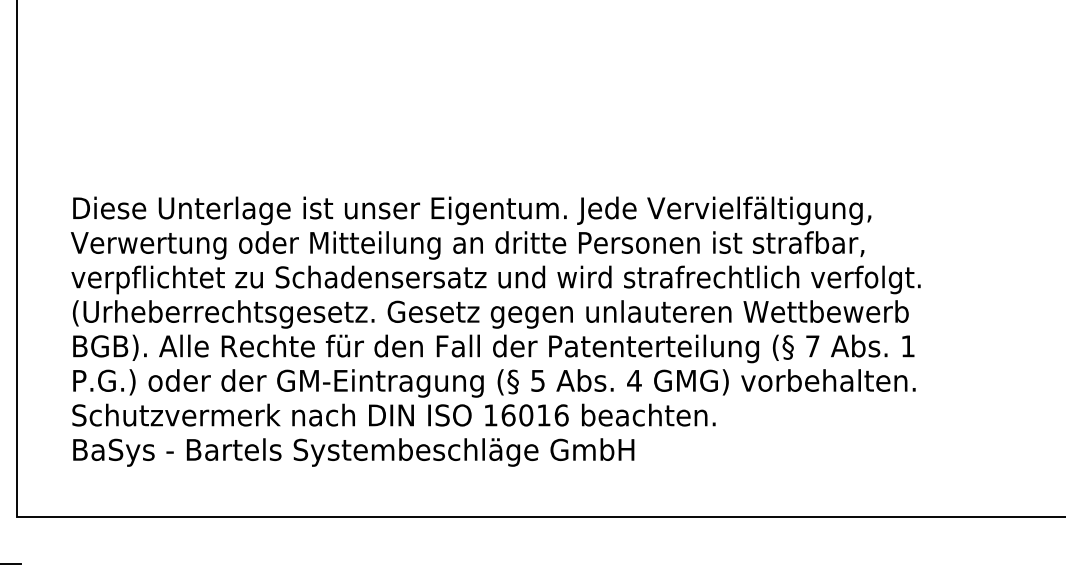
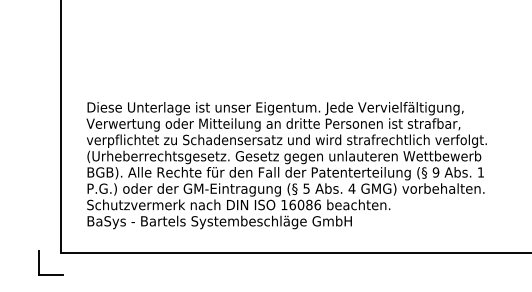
text: (811, 346) -> (435, 172), 7 -> 9
text: (544, 414) -> (309, 204), 16016 -> 16086

